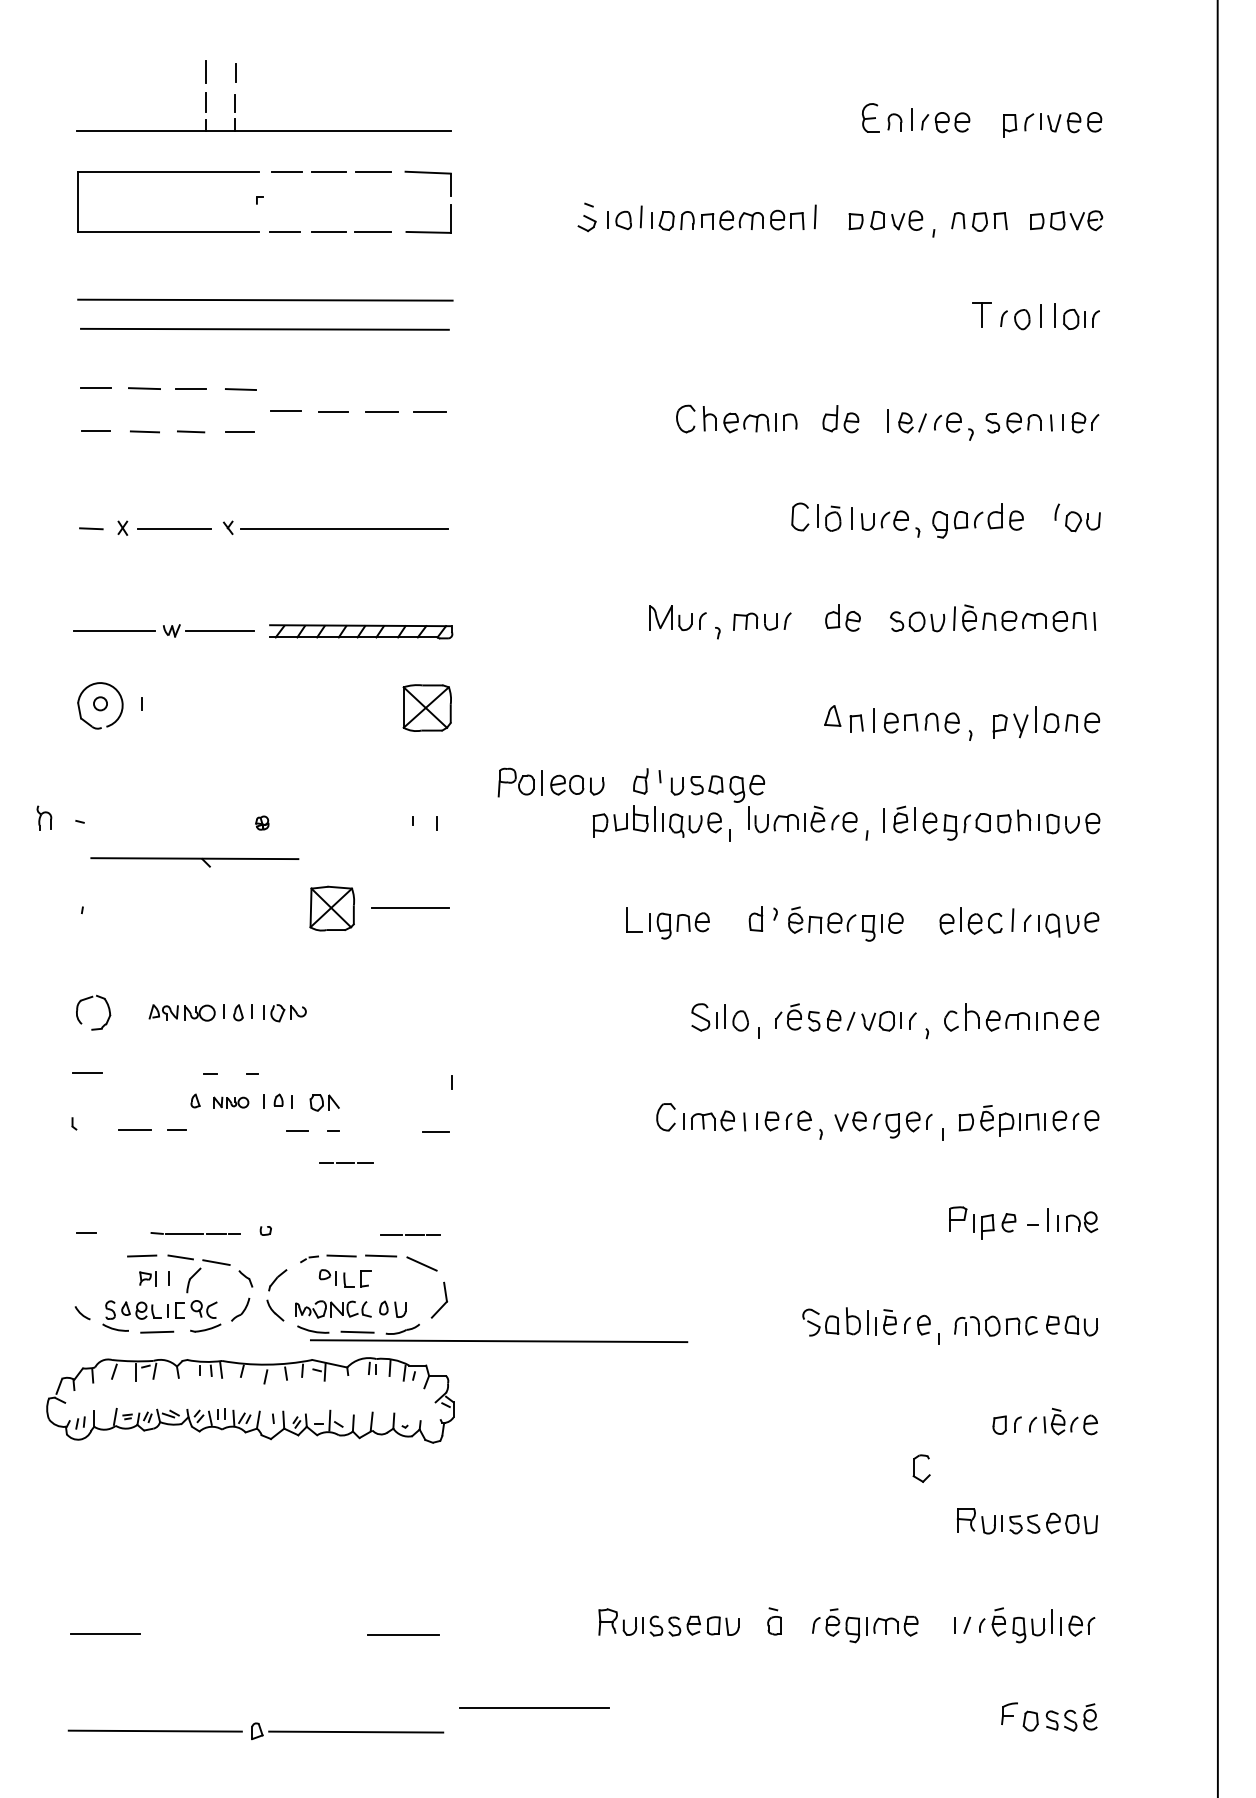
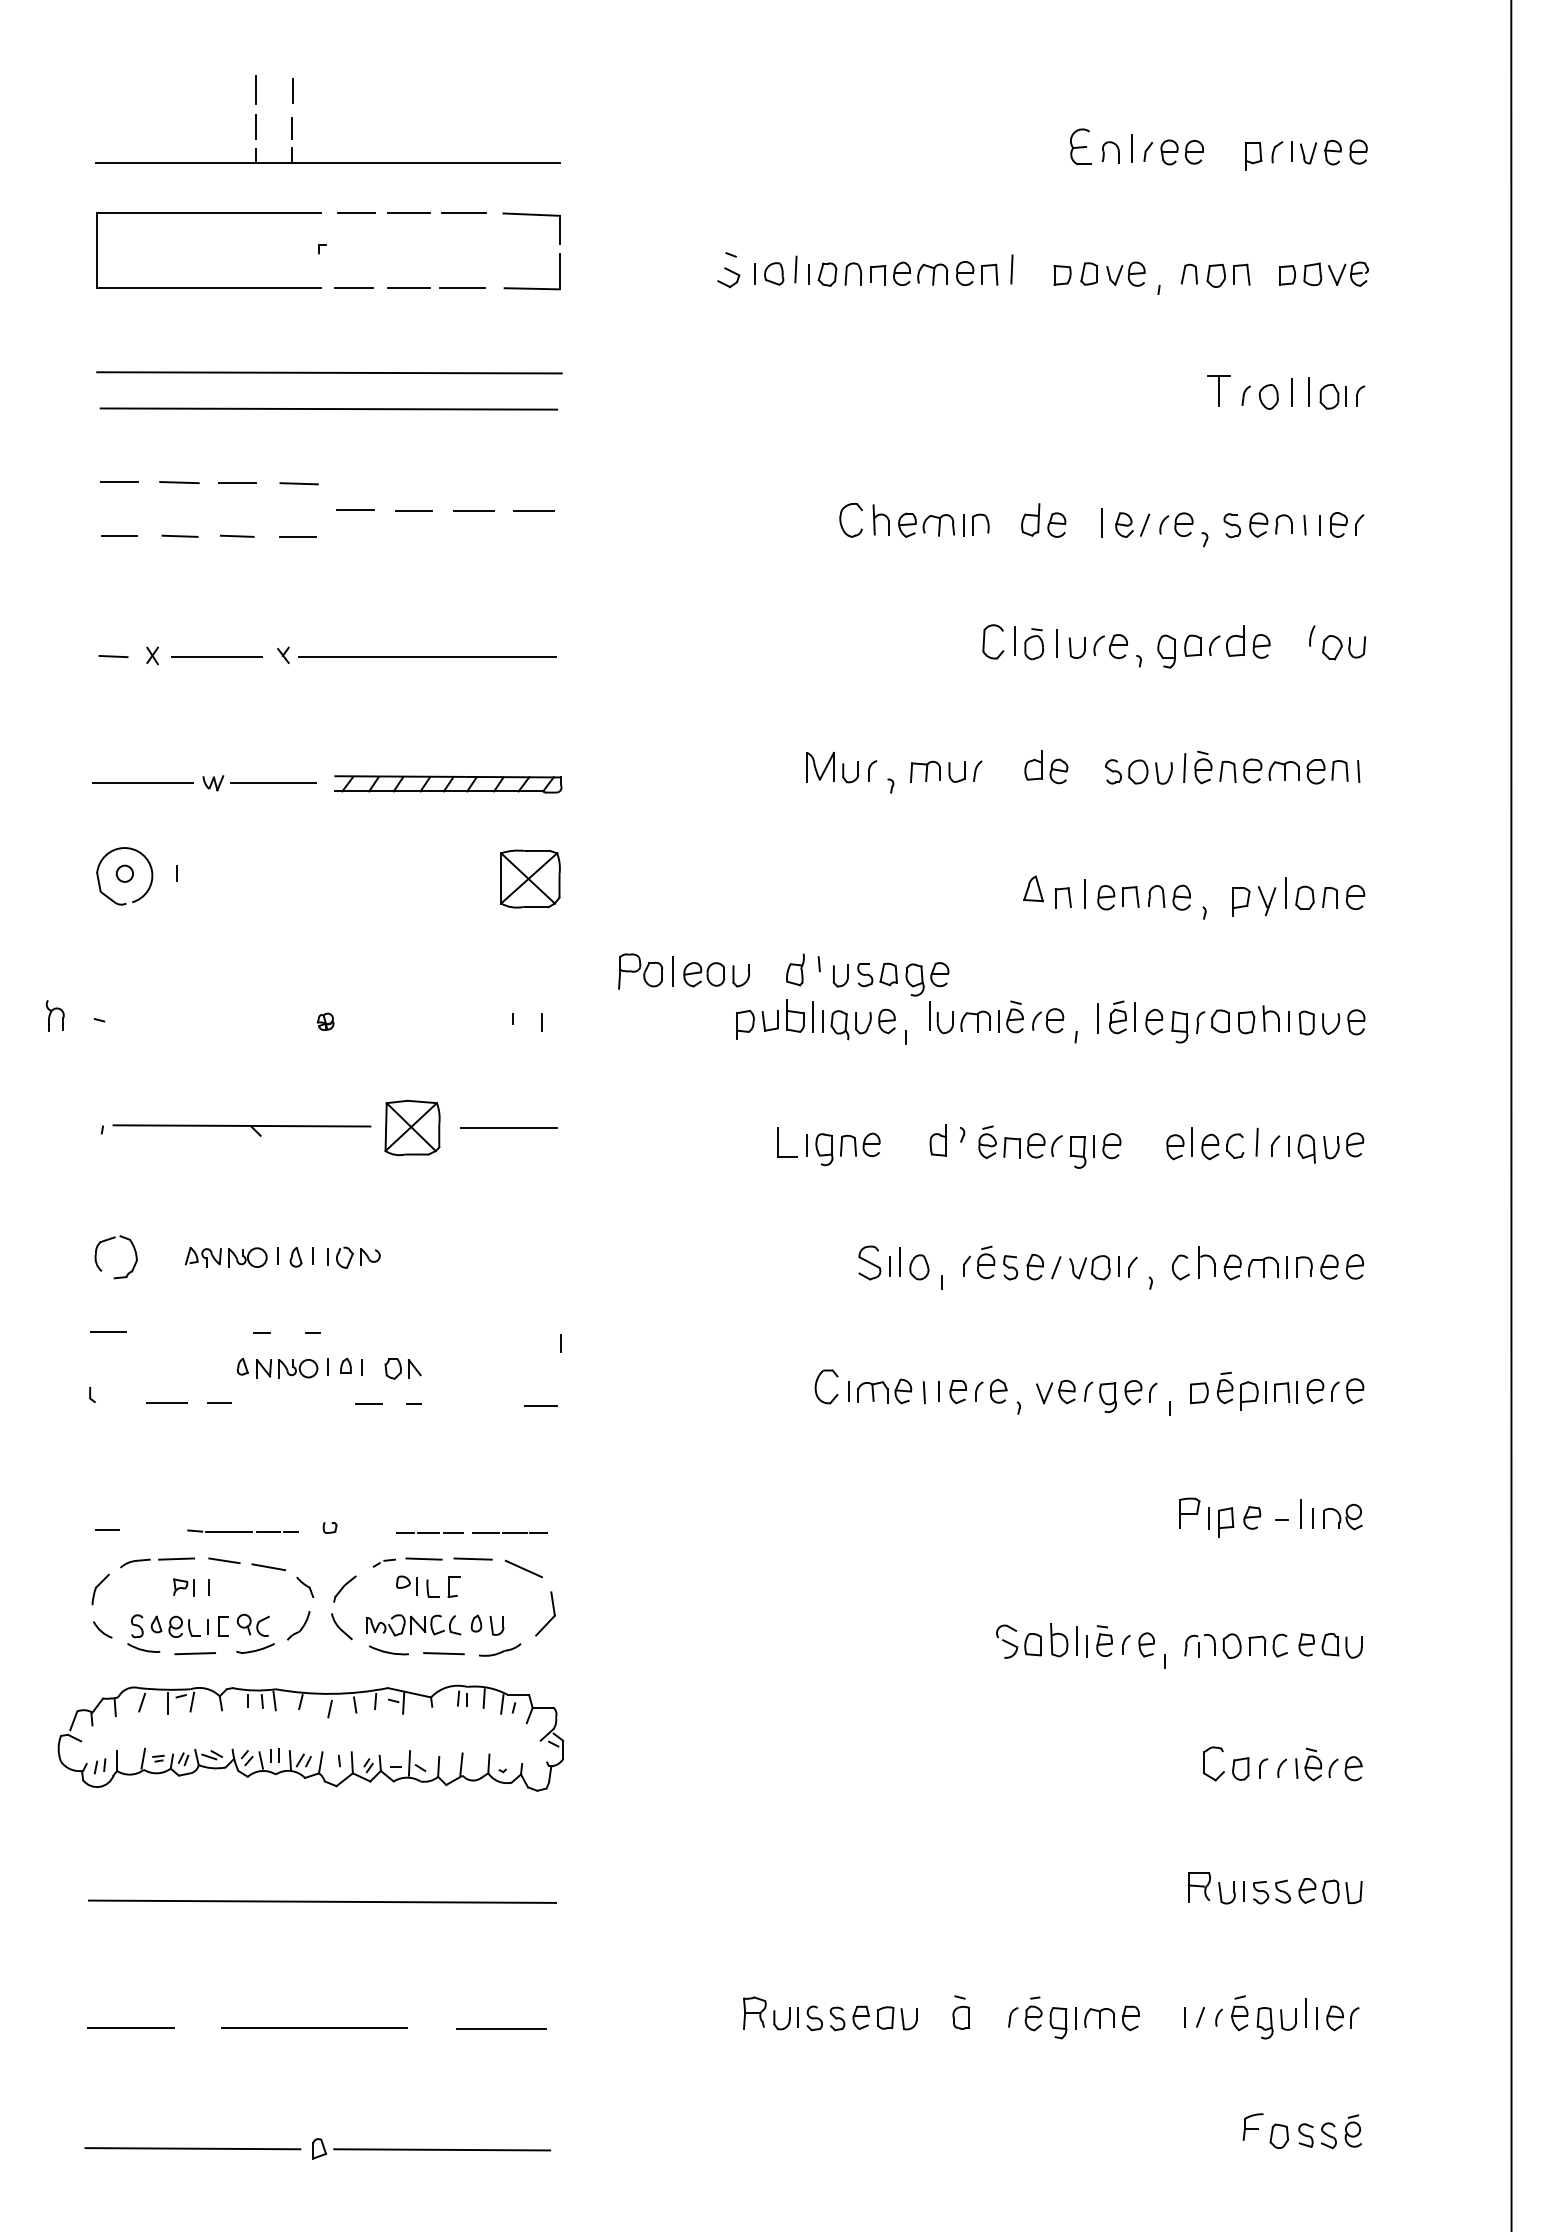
part: (194, 862) -> (241, 1130), moved
part: (231, 1102) -> (287, 1368), size x1.43
line: (345, 1162) -> (429, 1532), moved
part: (109, 1259) -> (135, 1563), added
part: (193, 1280) -> (100, 1589), moved
line: (499, 1340) -> (322, 1901), moved
part: (914, 1468) -> (1204, 1763), moved
line: (534, 1707) -> (314, 2027), moved

